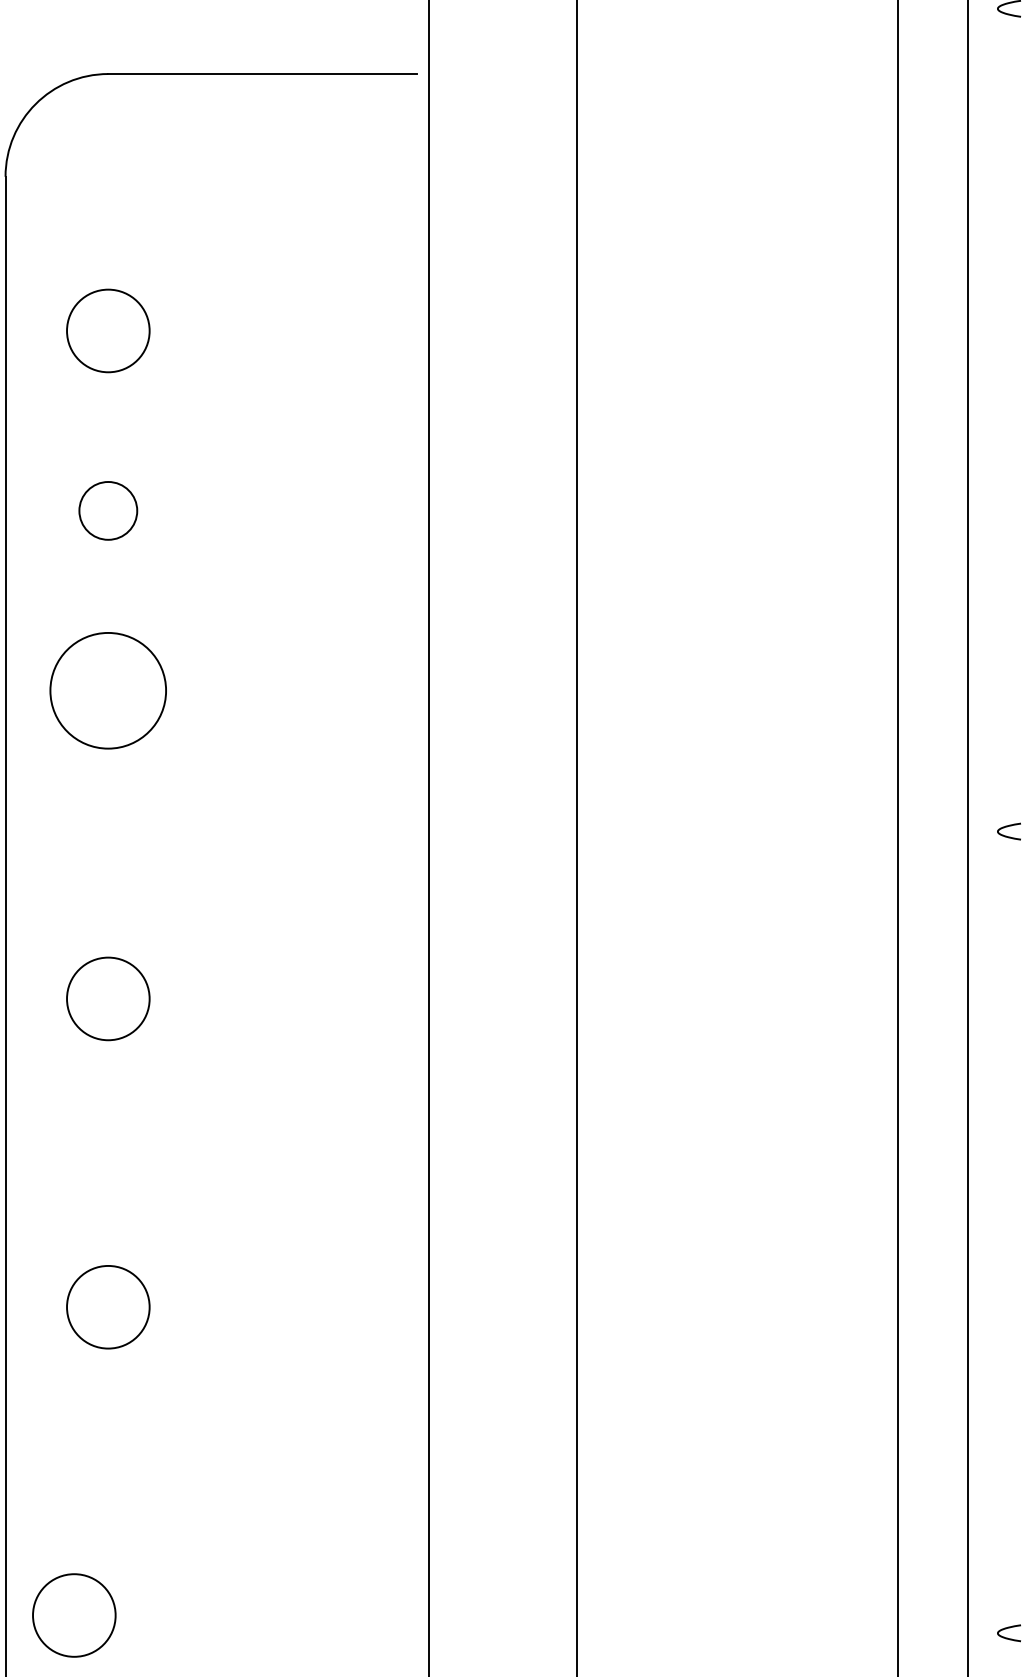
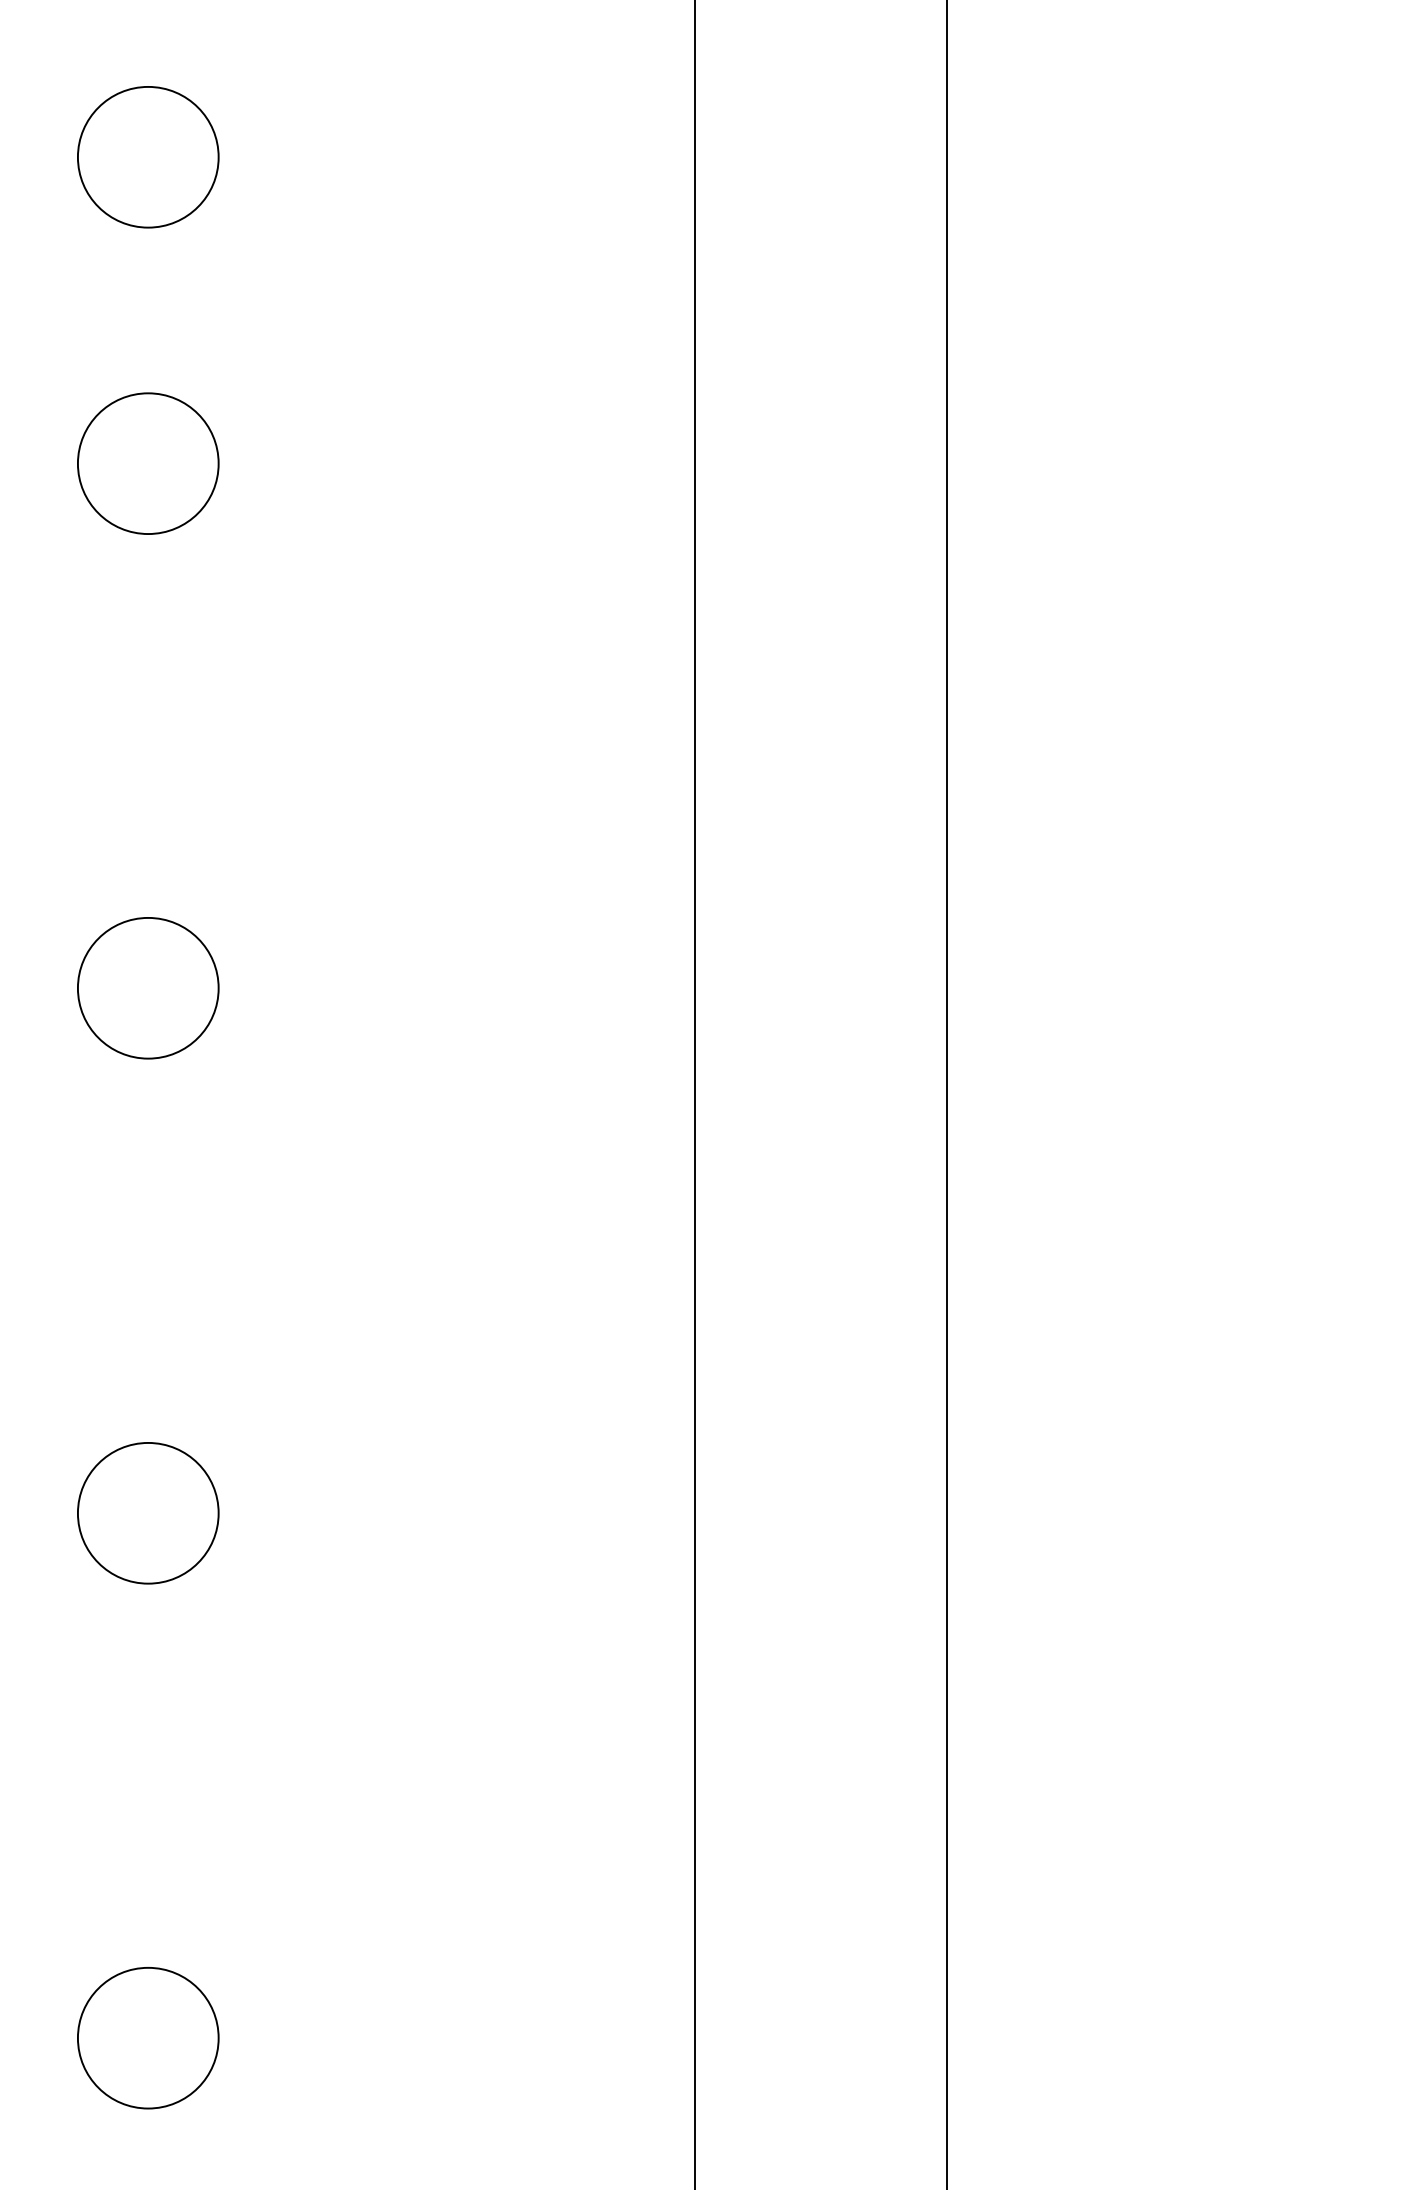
circle: (108, 510) -> (148, 156), size x1.43
circle: (108, 690) -> (148, 463), size x0.71
circle: (74, 1615) -> (148, 2038), moved

